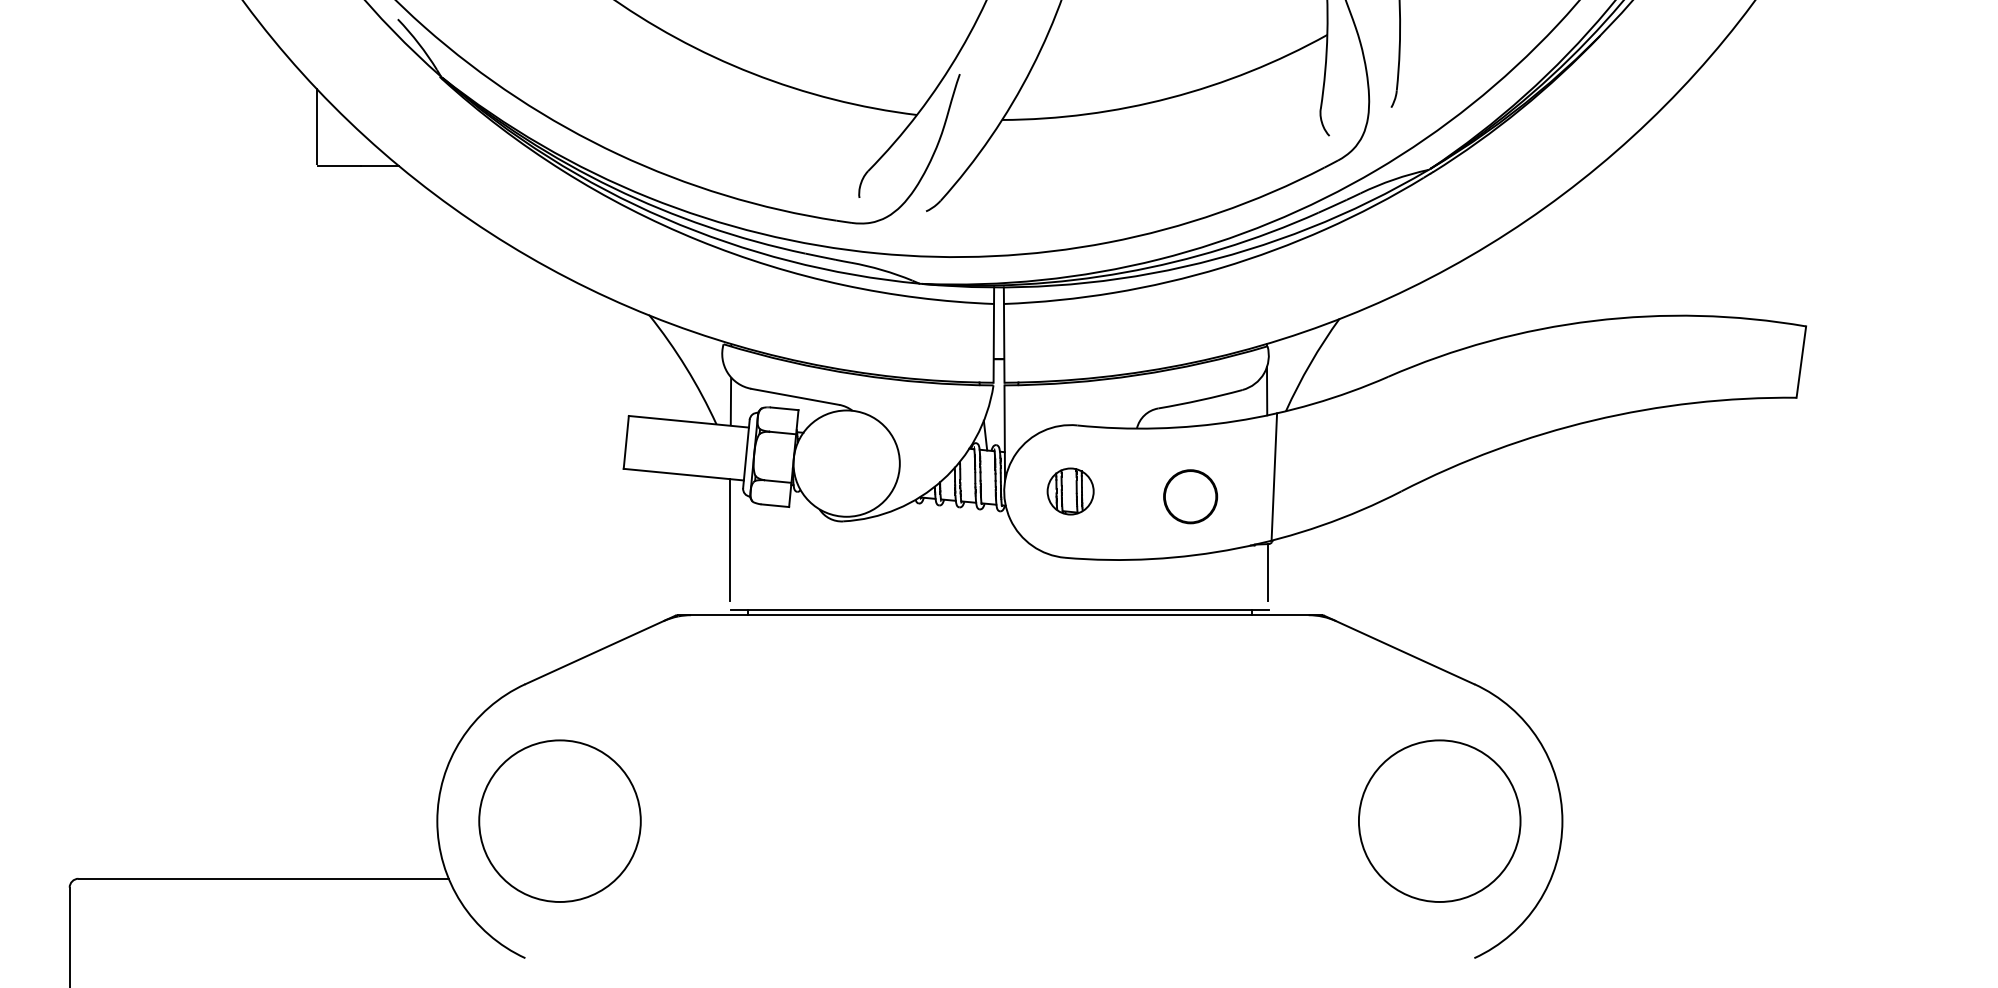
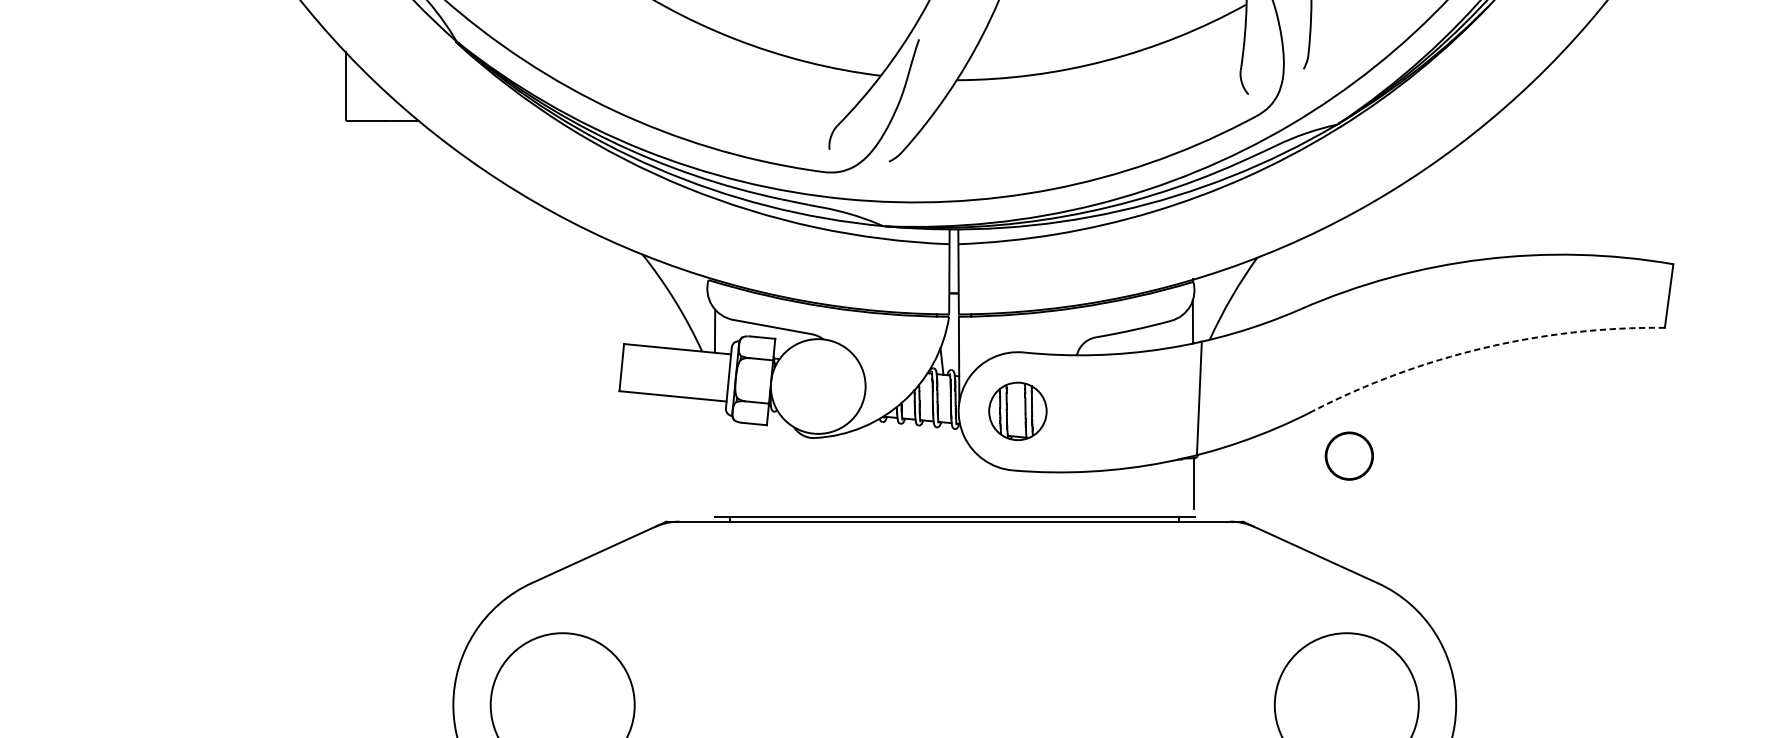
arc: (1593, 420) -> (1483, 348), solid -> dashed
part: (1070, 491) -> (1017, 411), size x1.4
circle: (1190, 496) -> (1349, 455), moved
line: (729, 540) -> (713, 455), removed

